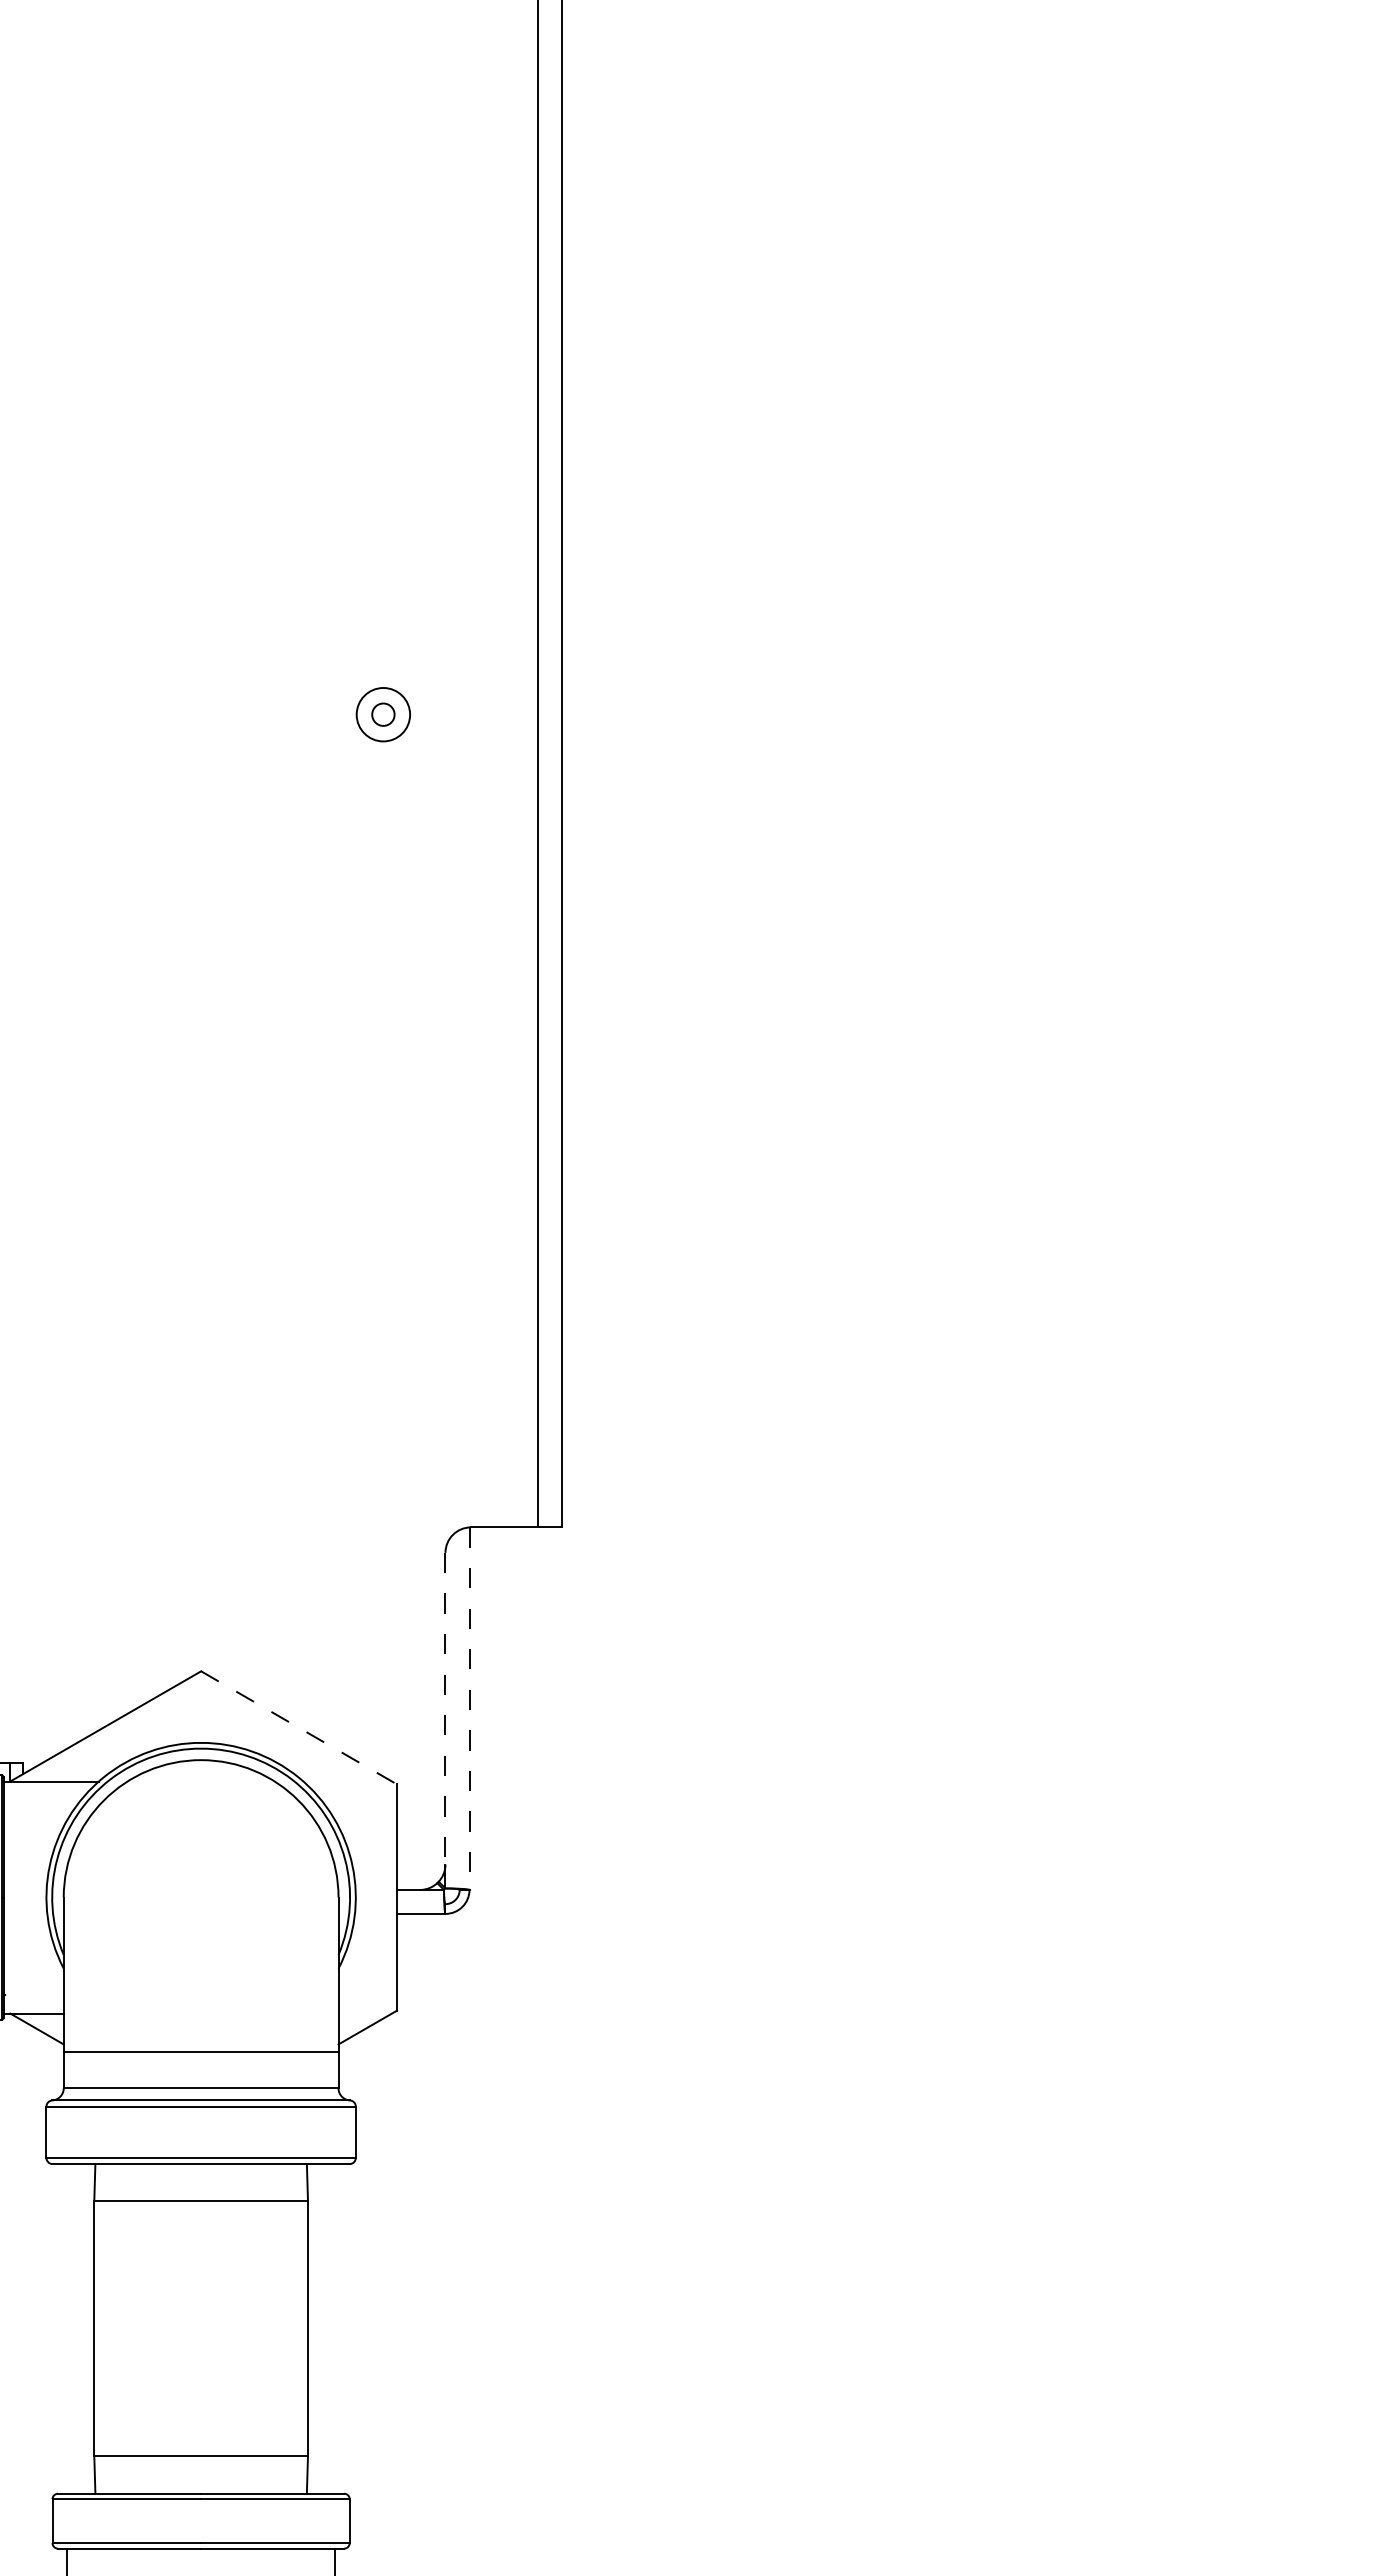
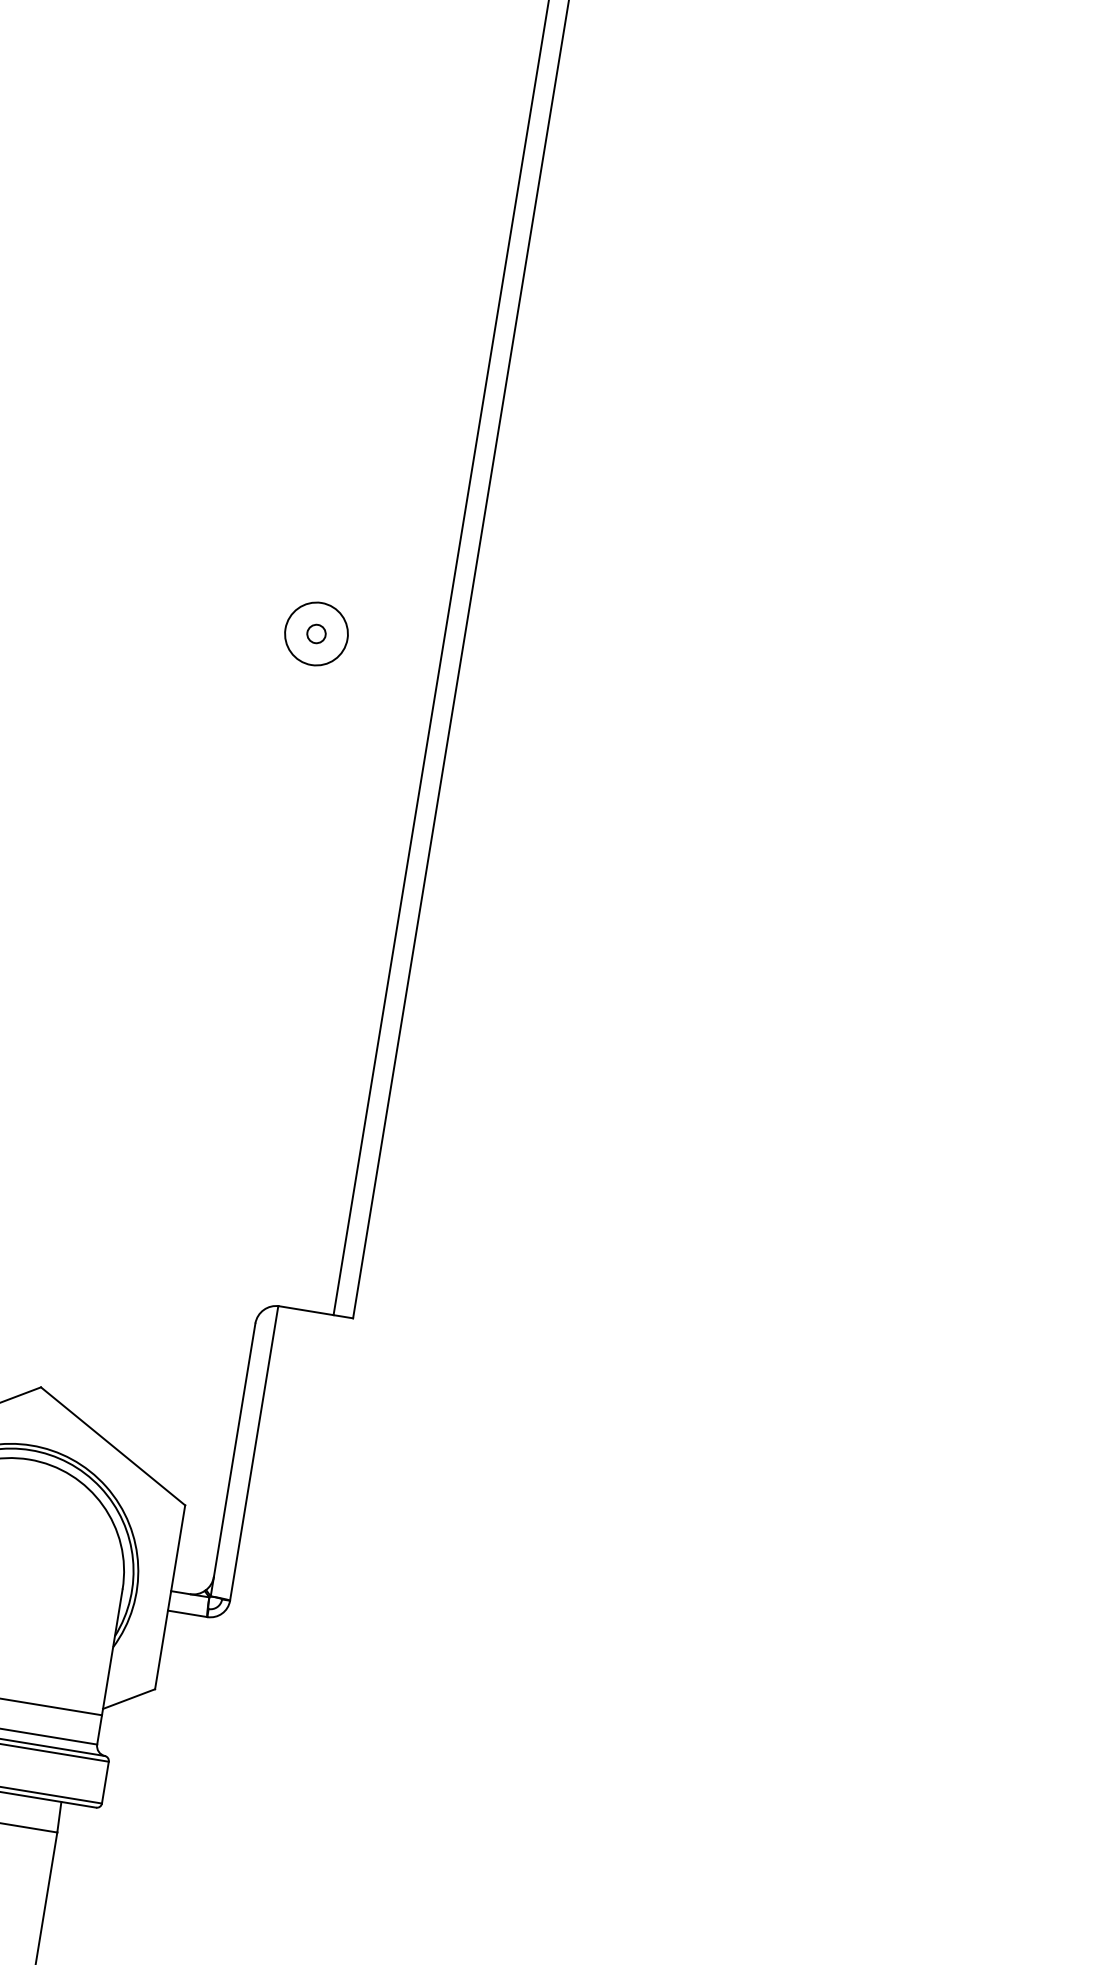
circle: (383, 714) -> (316, 633), size x1.43
line: (445, 1708) -> (234, 1450), dashed -> solid
line: (469, 1709) -> (254, 1454), dashed -> solid
line: (299, 1728) -> (113, 1446), dashed -> solid

